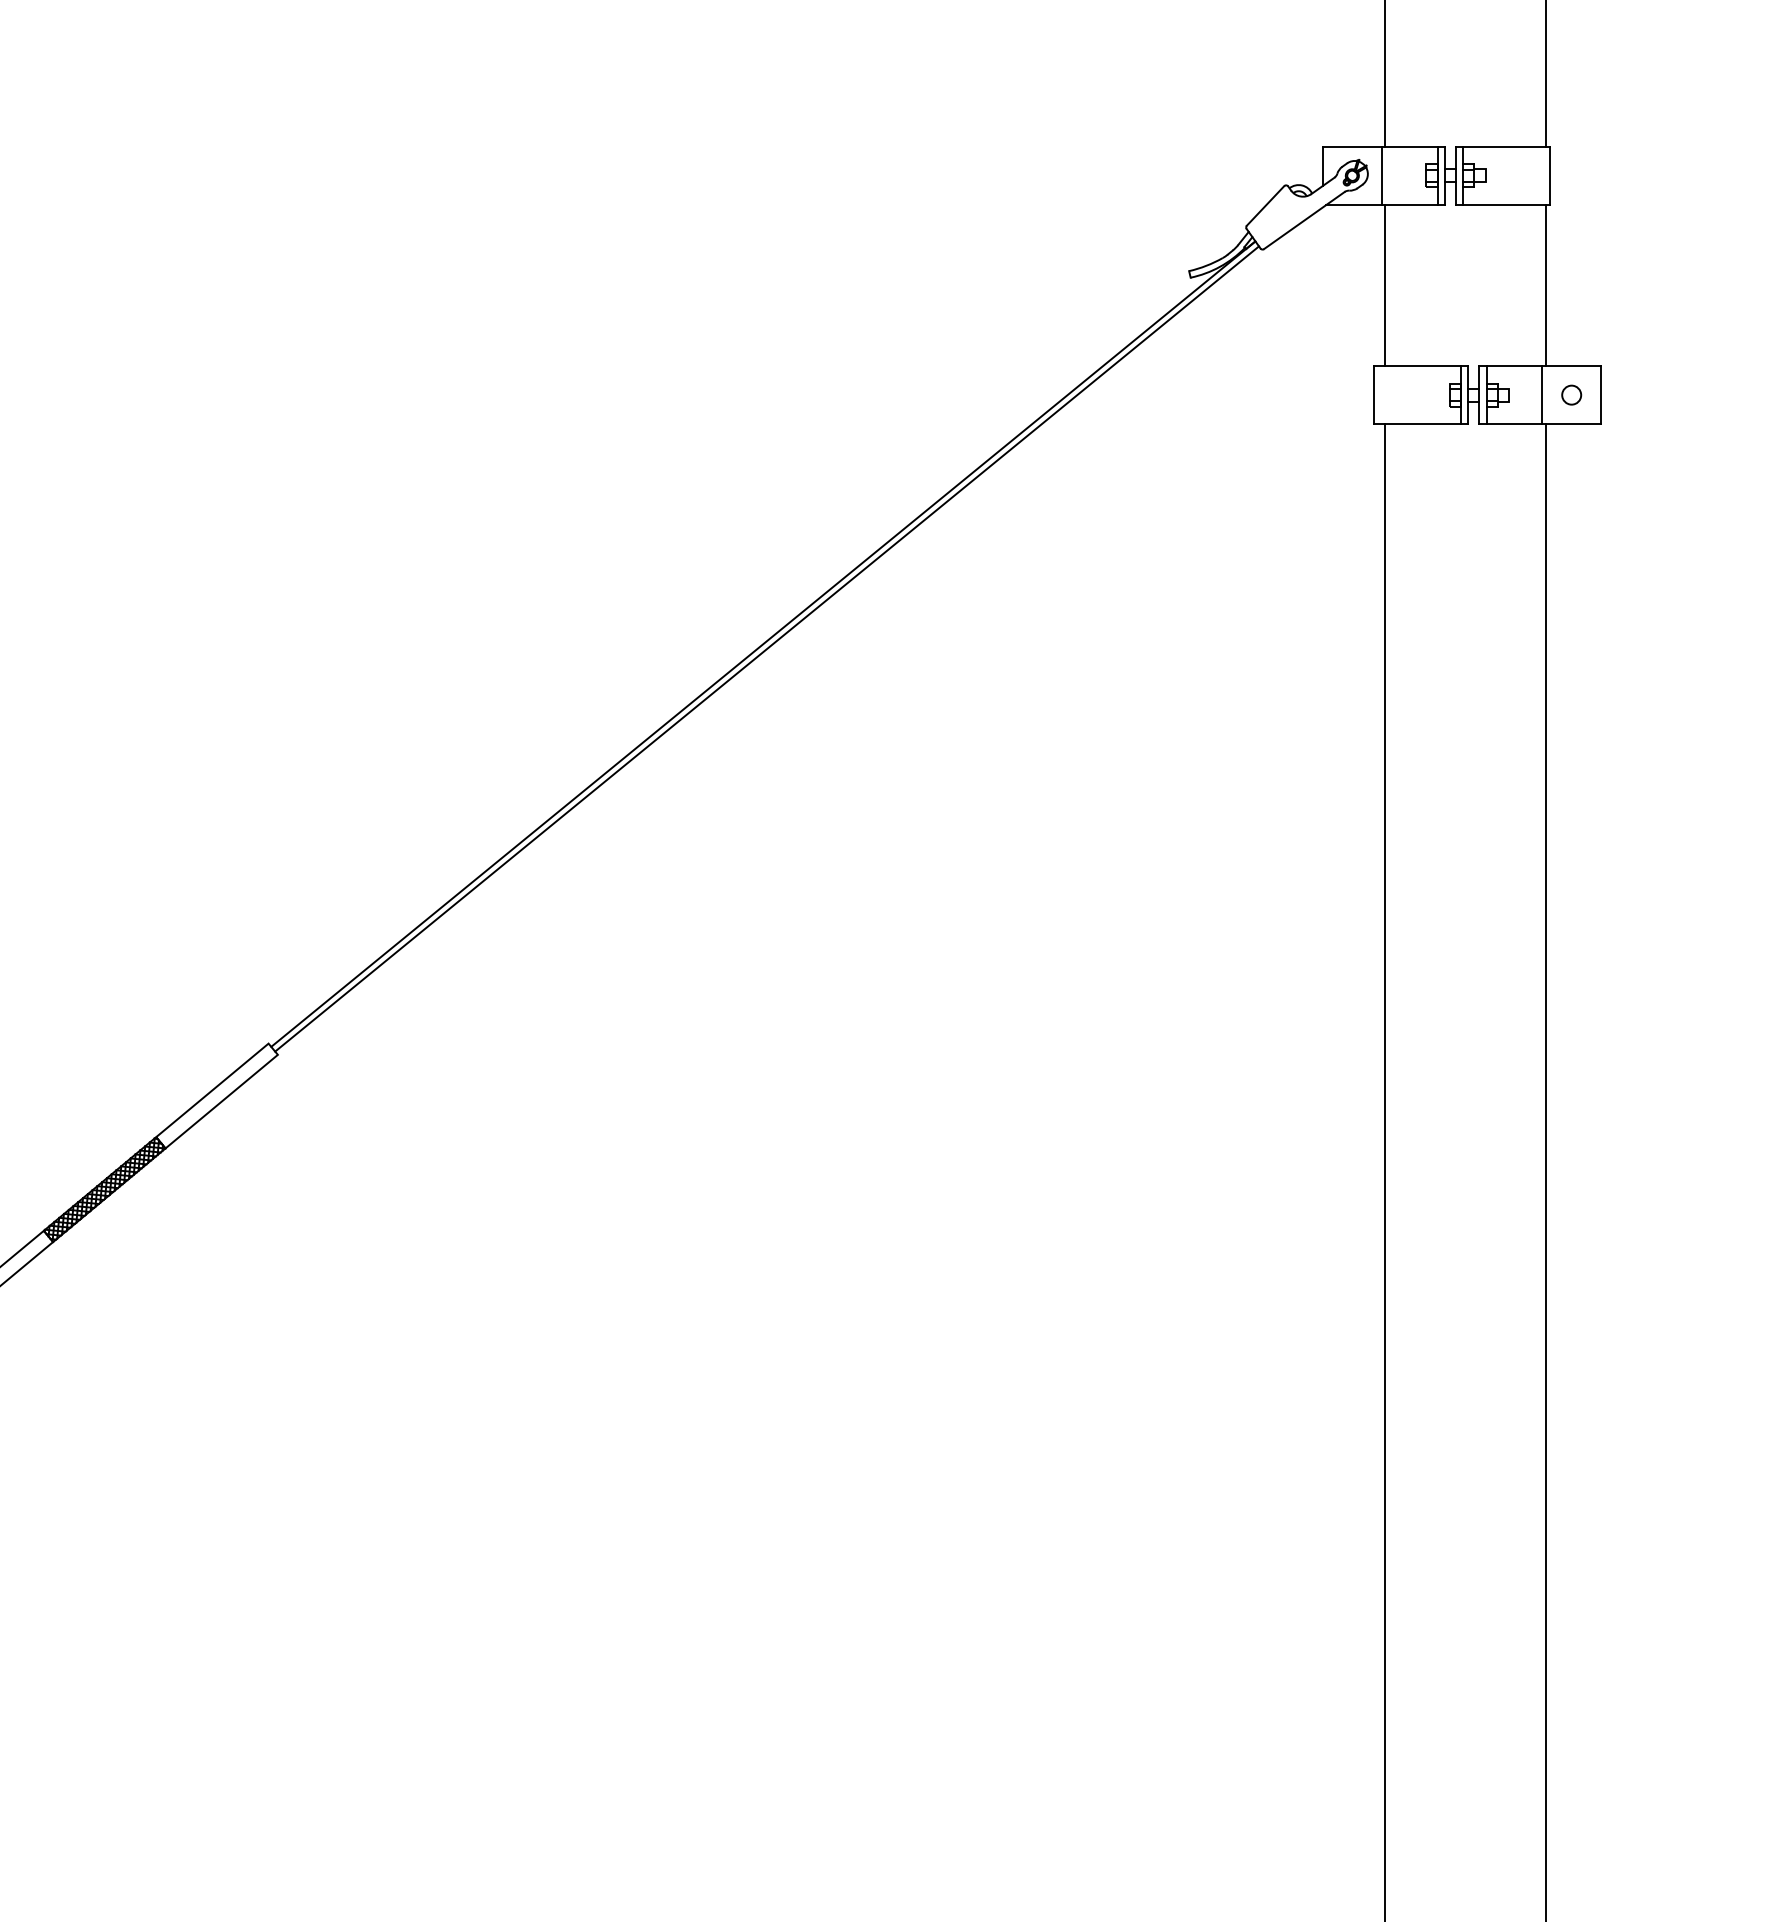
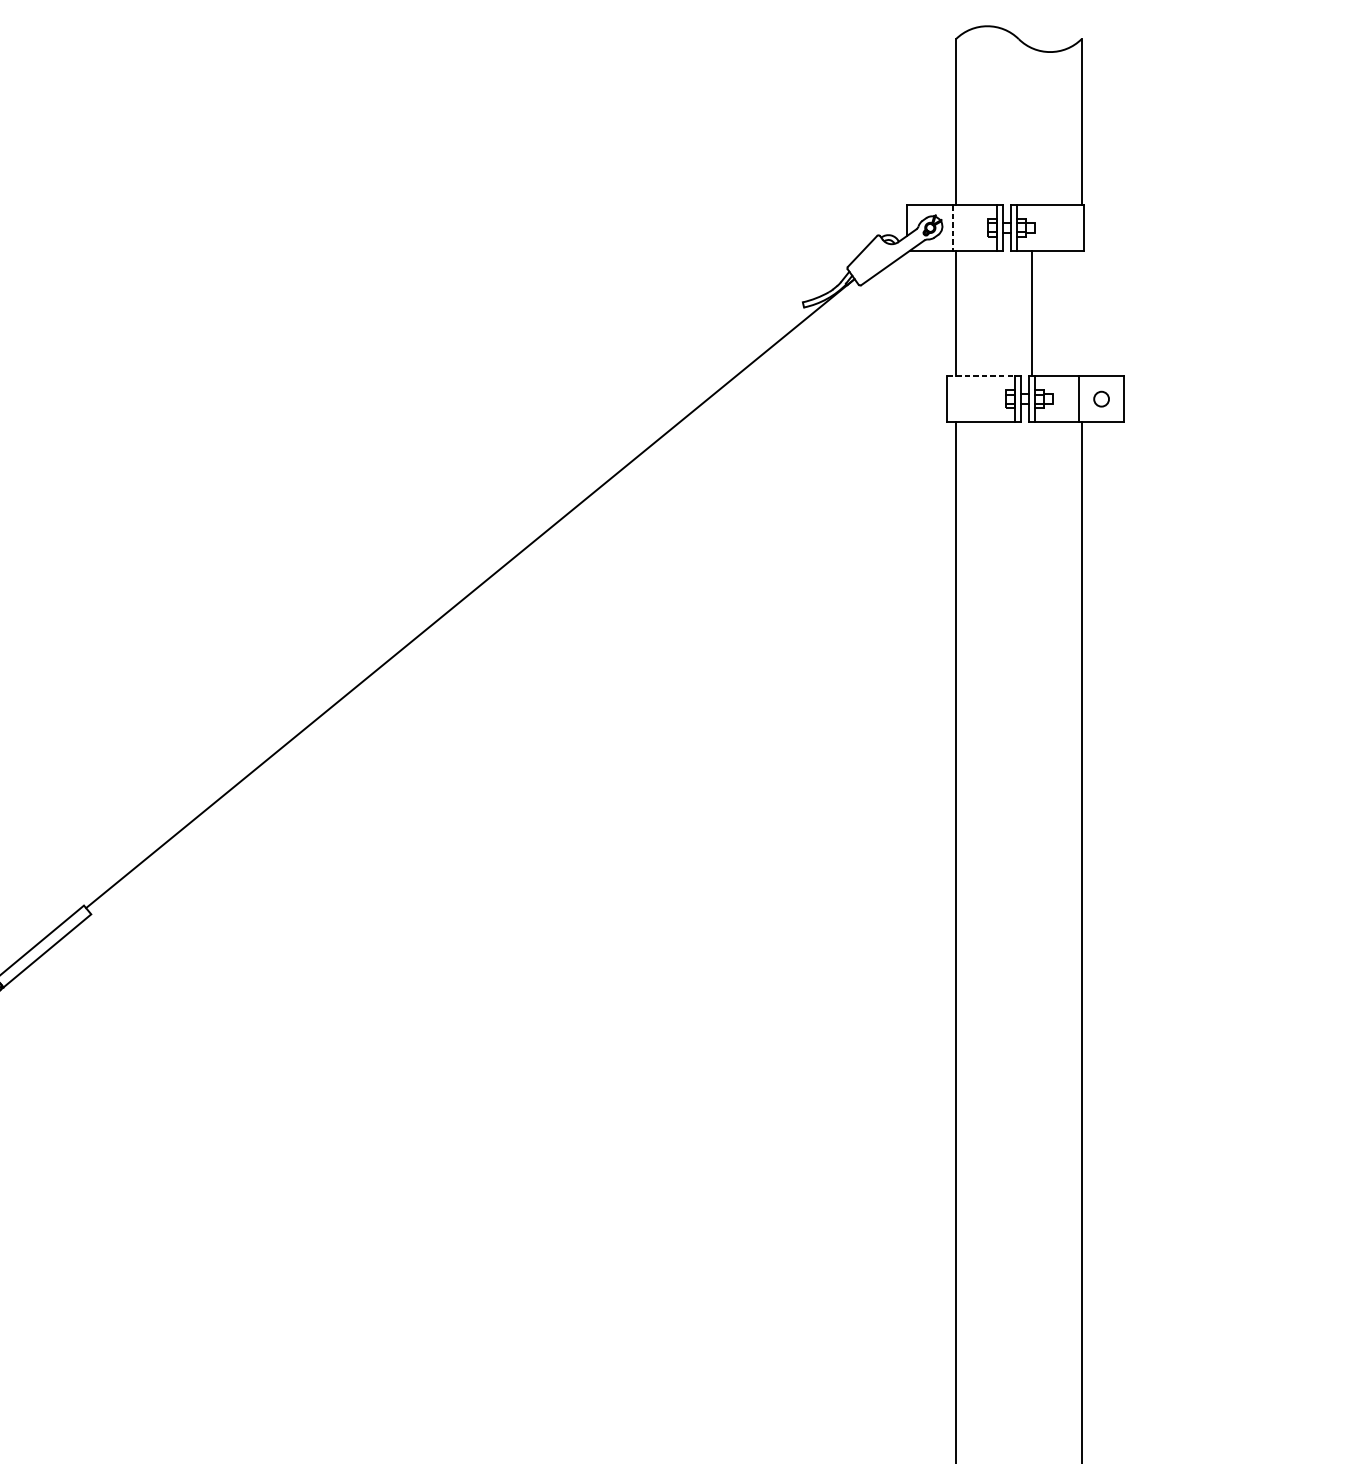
line: (1381, 176) -> (953, 228), solid -> dashed
line: (1546, 285) -> (1032, 313), moved
line: (1418, 365) -> (981, 376), solid -> dashed
line: (767, 648) -> (473, 597), removed

